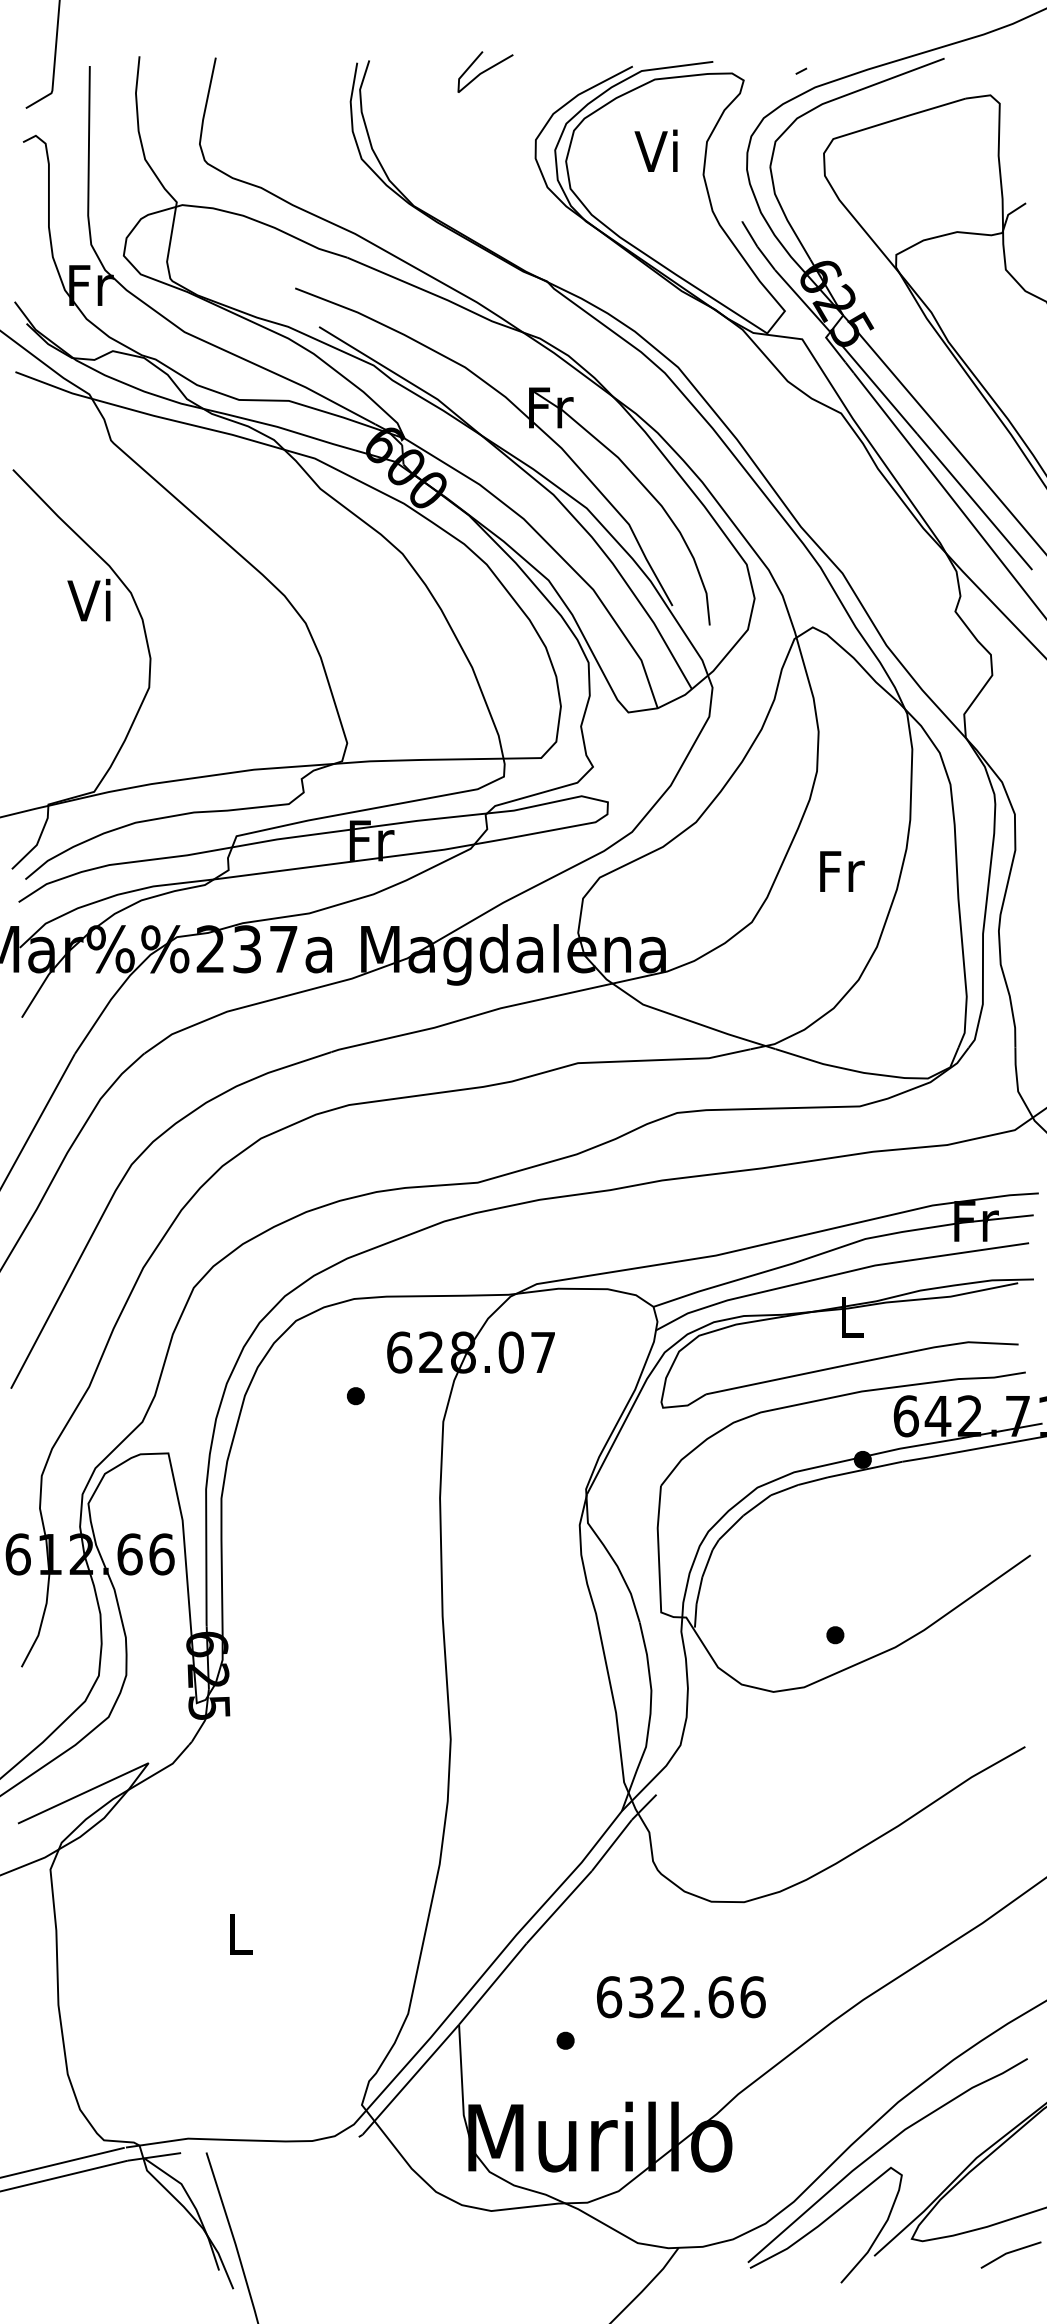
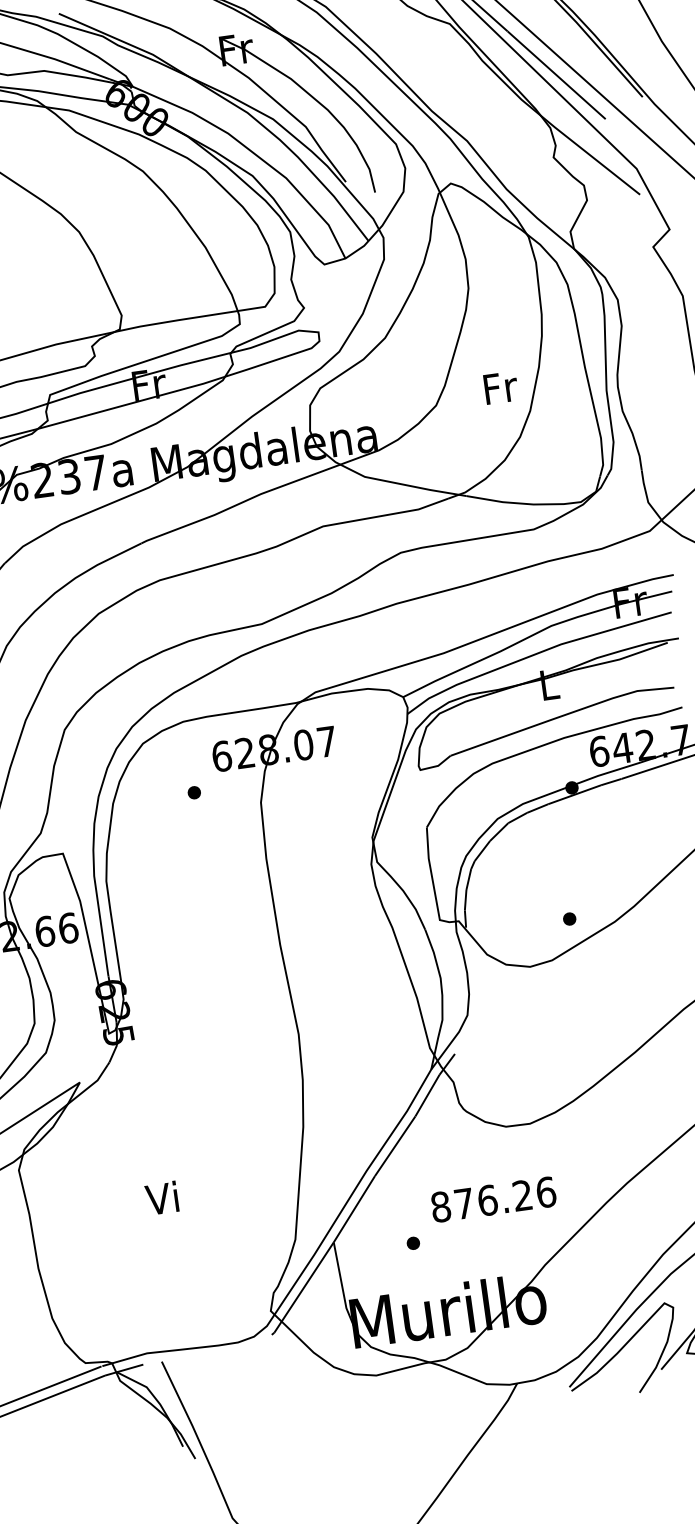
text: (842, 871) -> (501, 387), moved
text: (236, 1933) -> (161, 1198), L -> Vi
text: (664, 1997) -> (481, 1201), 632.66 -> 876.26

